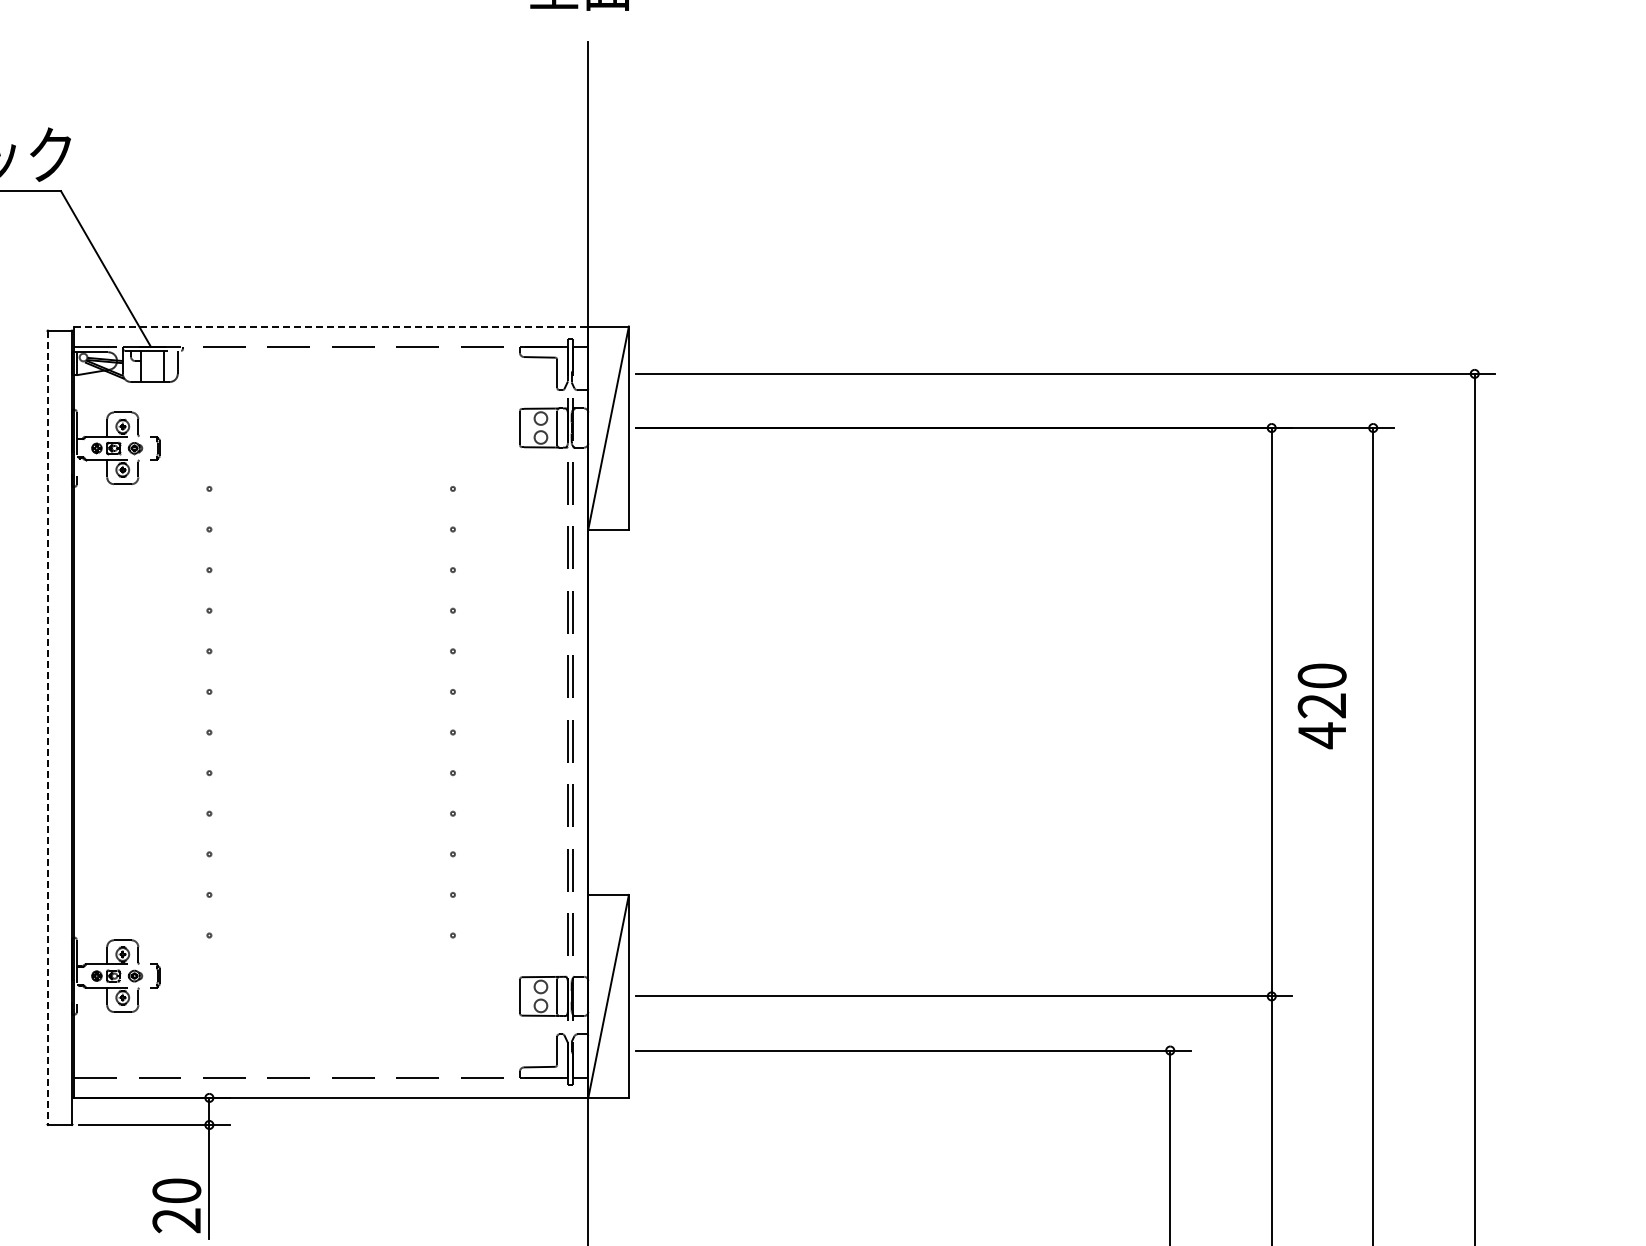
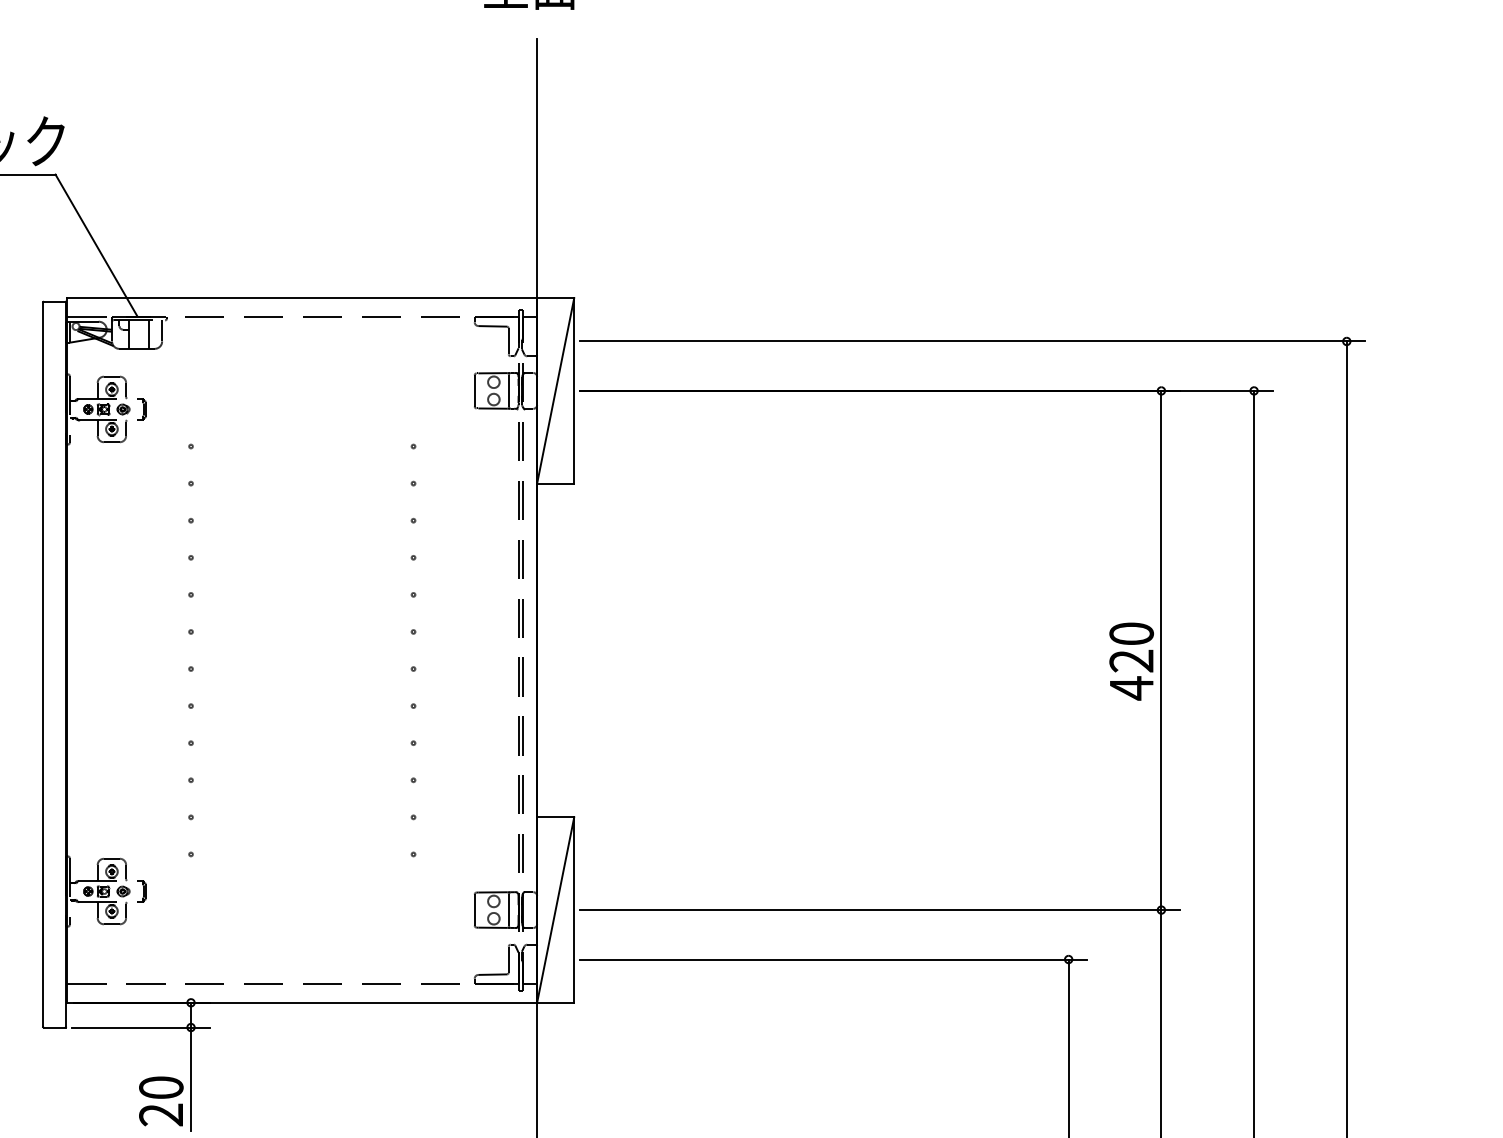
line: (331, 326) -> (302, 298), dashed -> solid
text: (1321, 706) -> (1131, 661), moved
line: (47, 727) -> (43, 664), dashed -> solid

